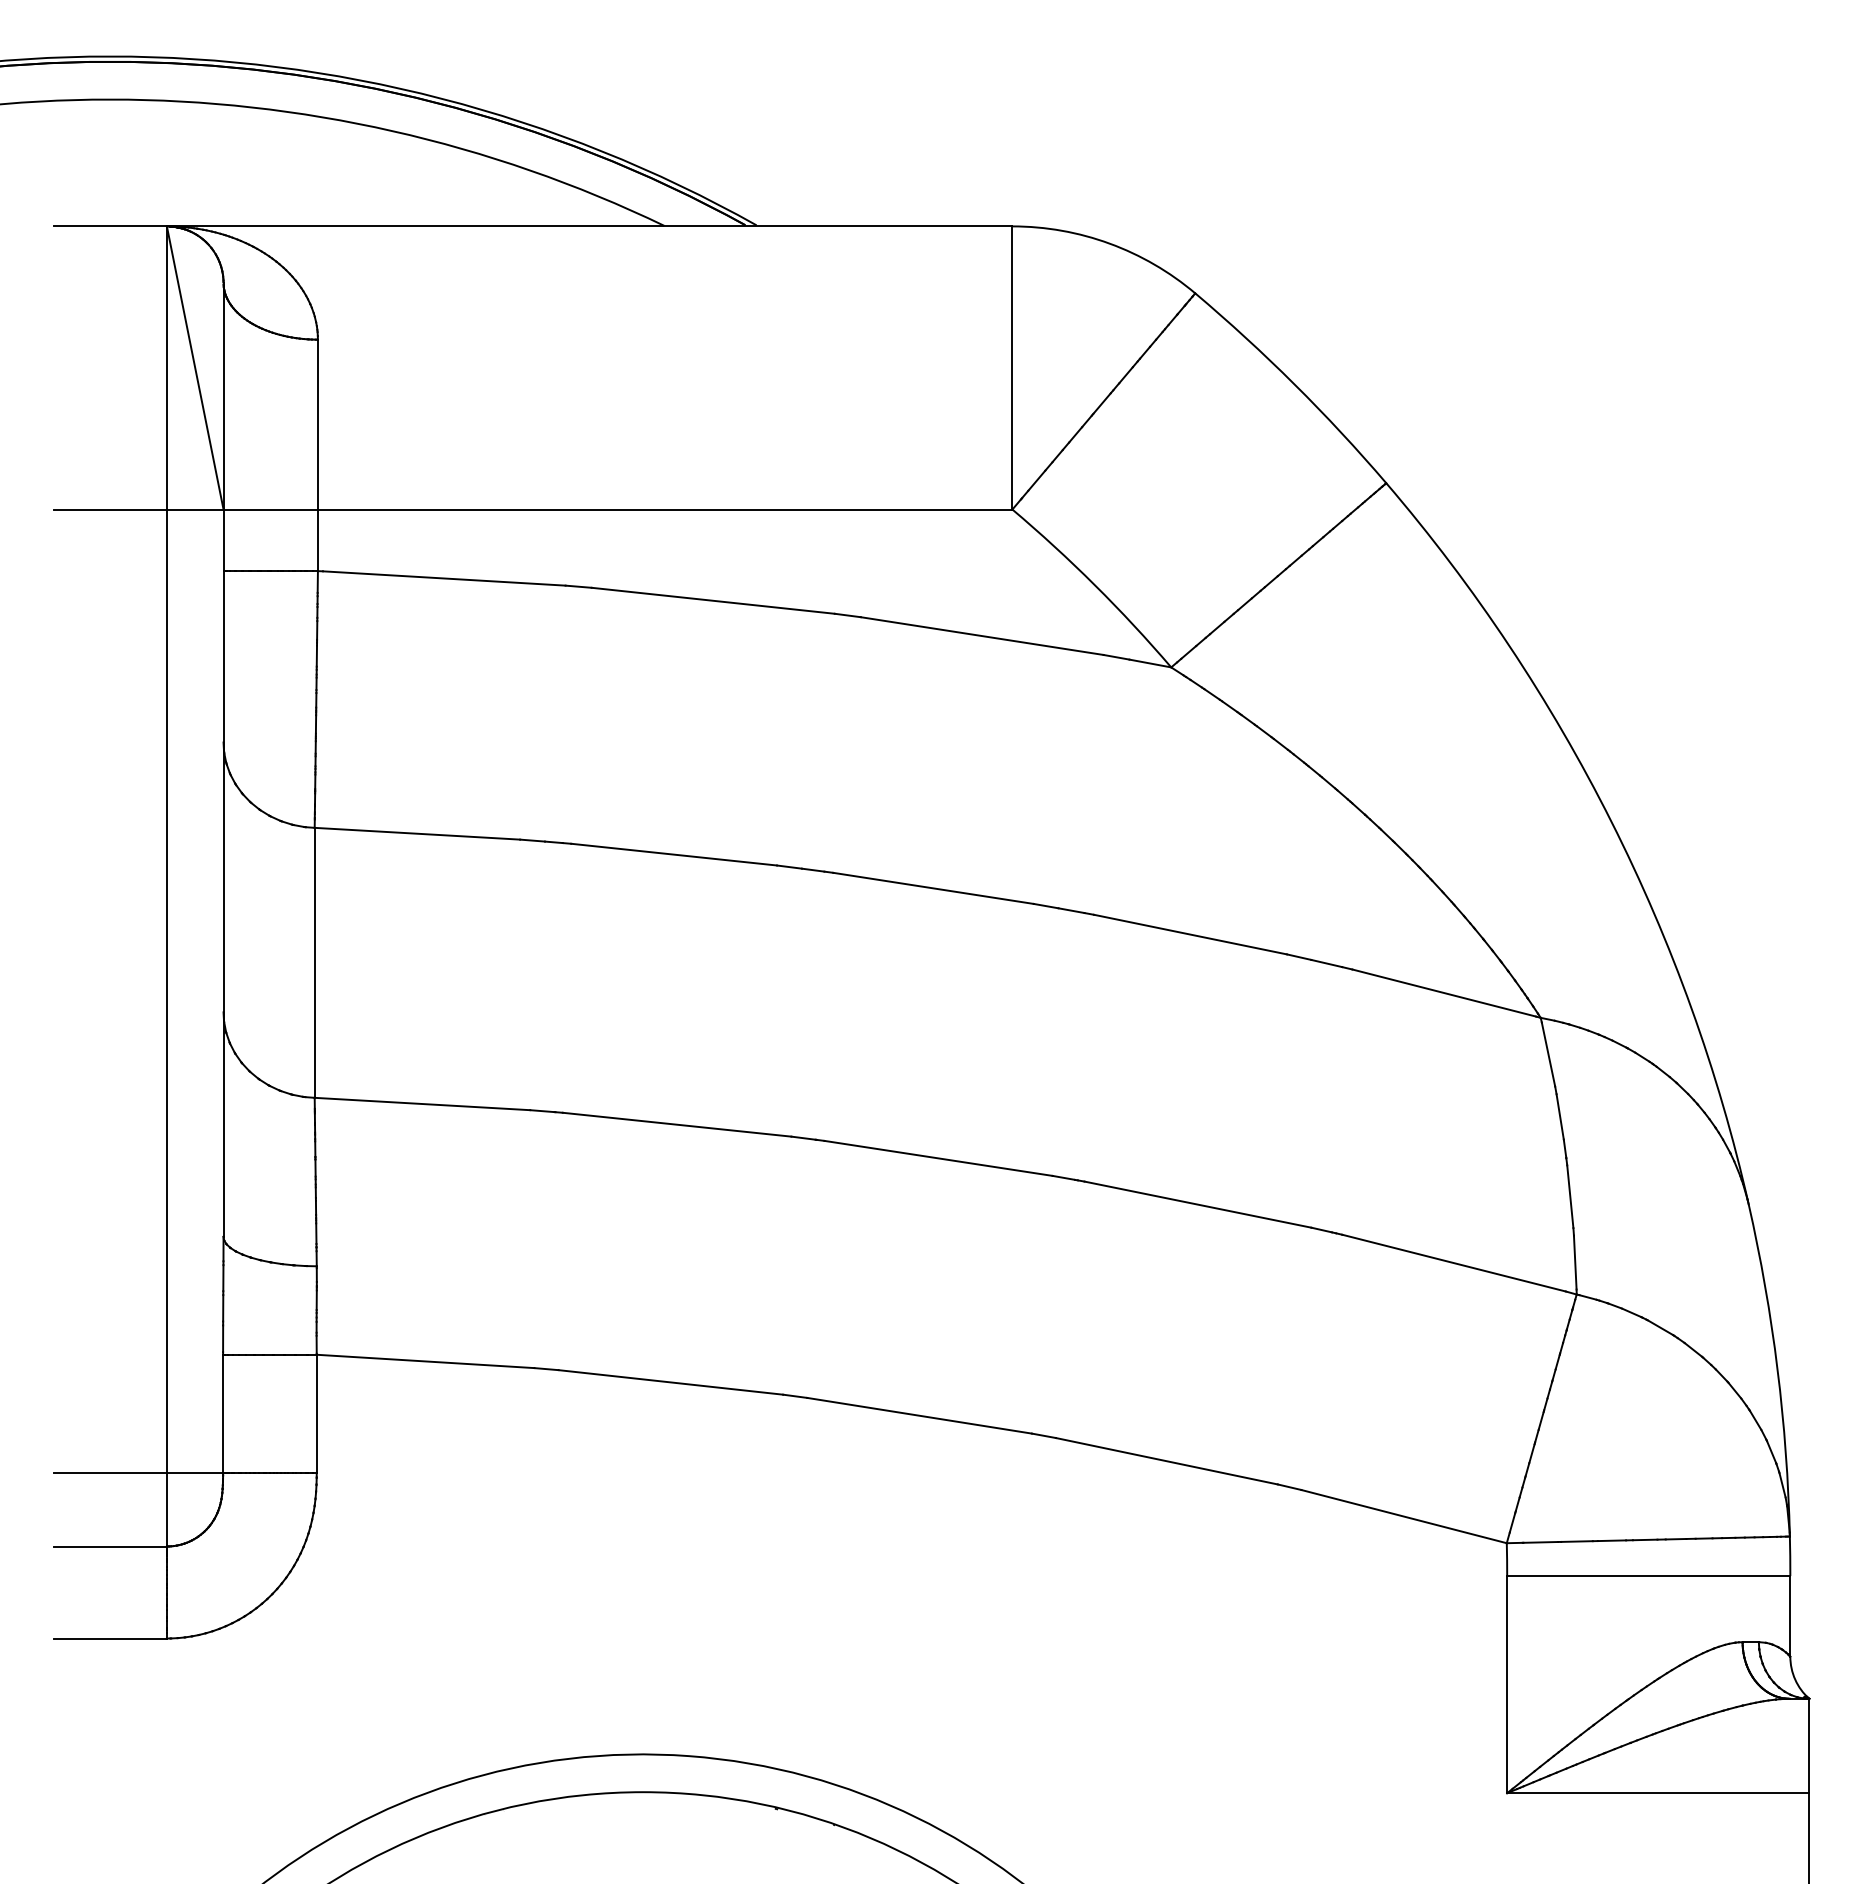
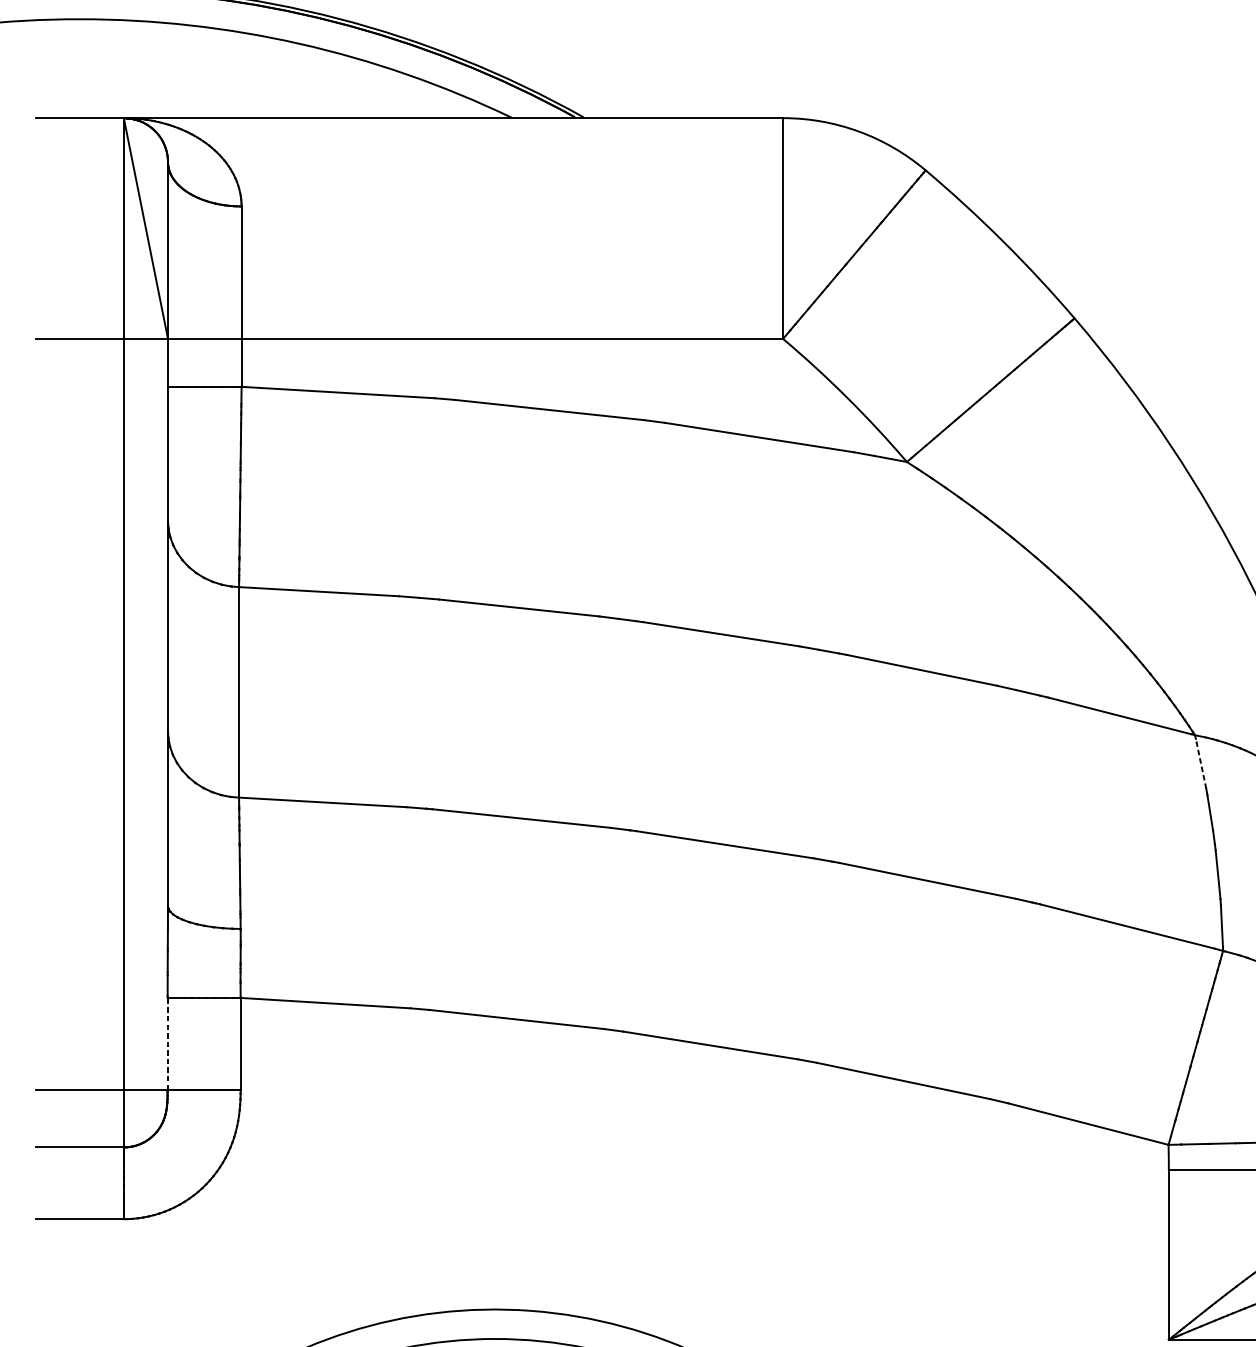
line: (1548, 1054) -> (1201, 763), solid -> dashed
line: (223, 1413) -> (167, 1043), solid -> dashed

